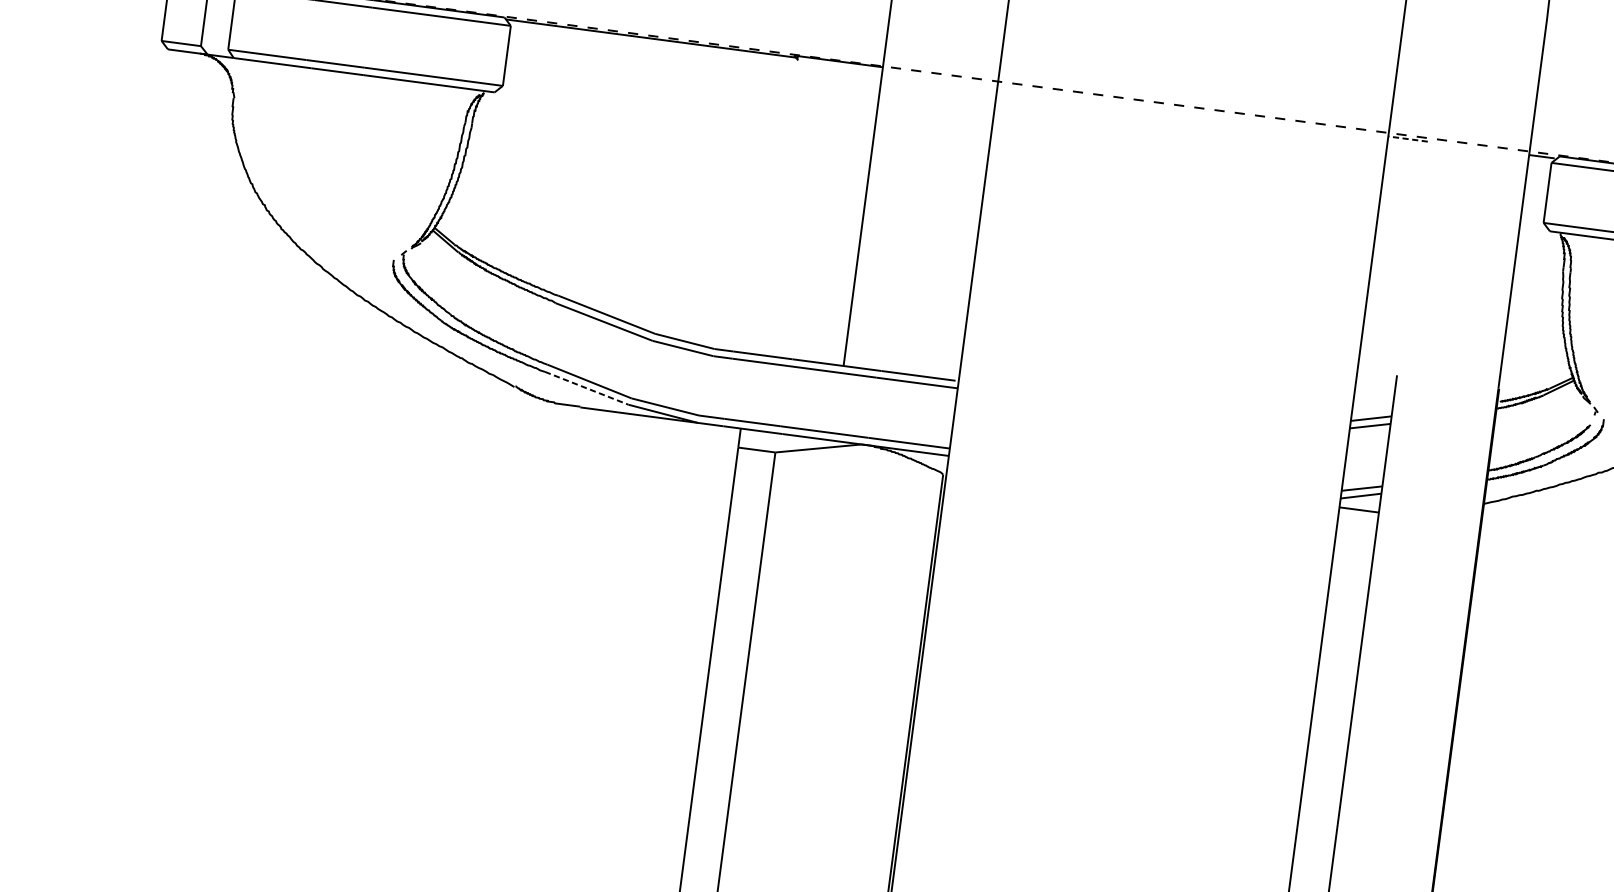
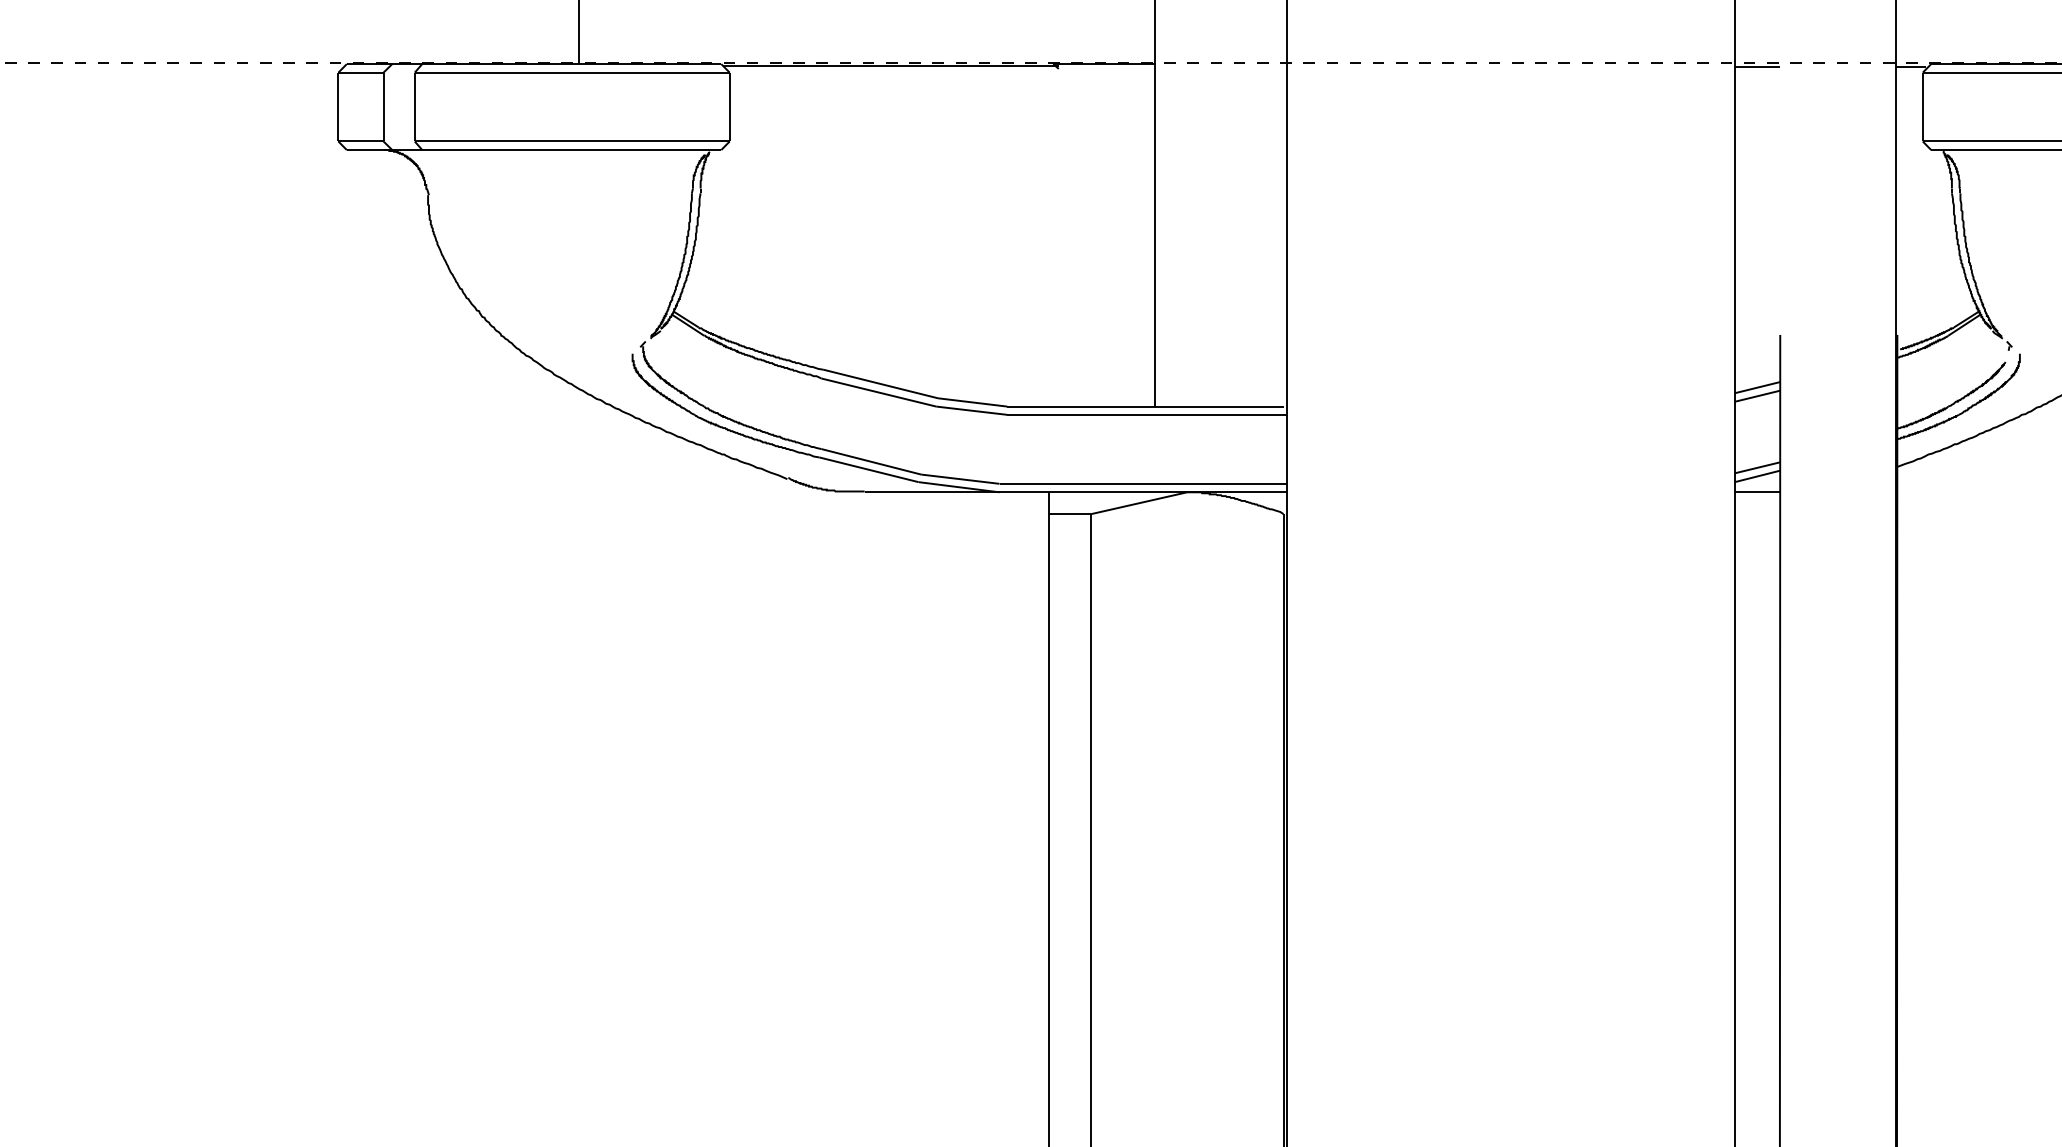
line: (1407, 139) -> (1757, 67), dashed -> solid
line: (586, 387) -> (868, 469), dashed -> solid

